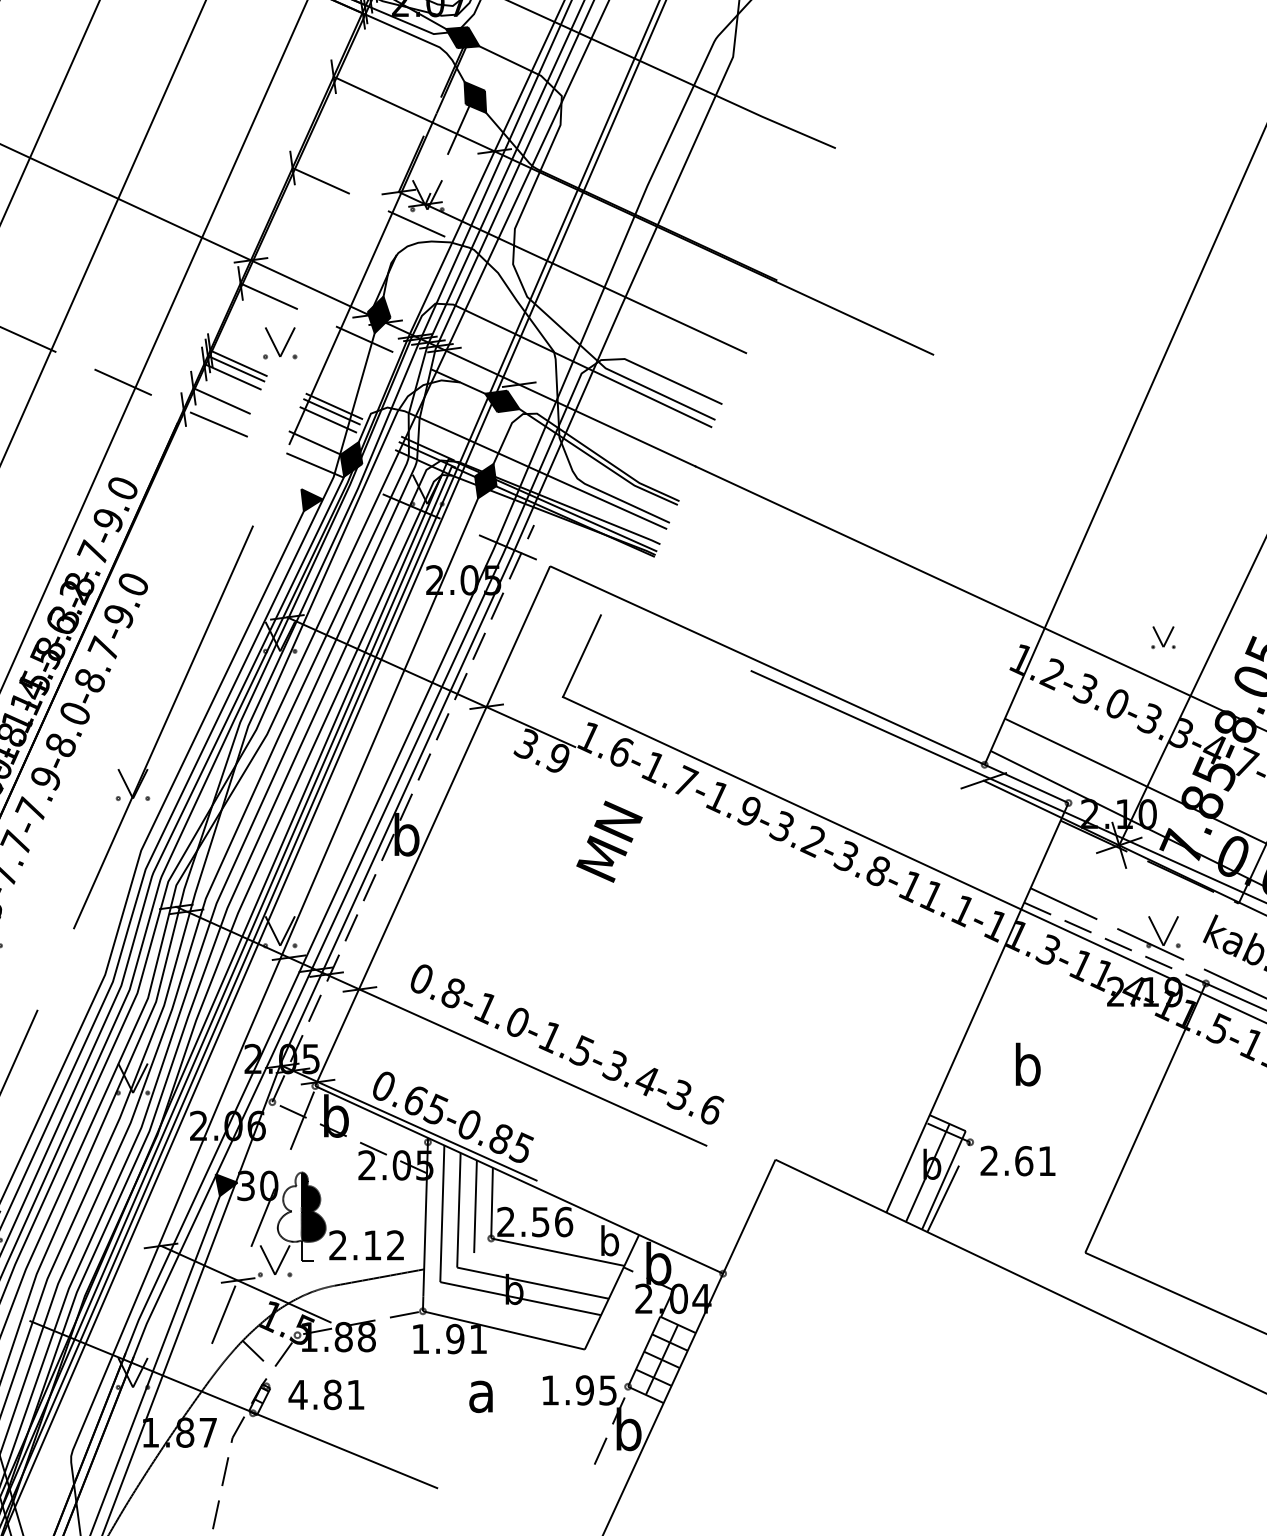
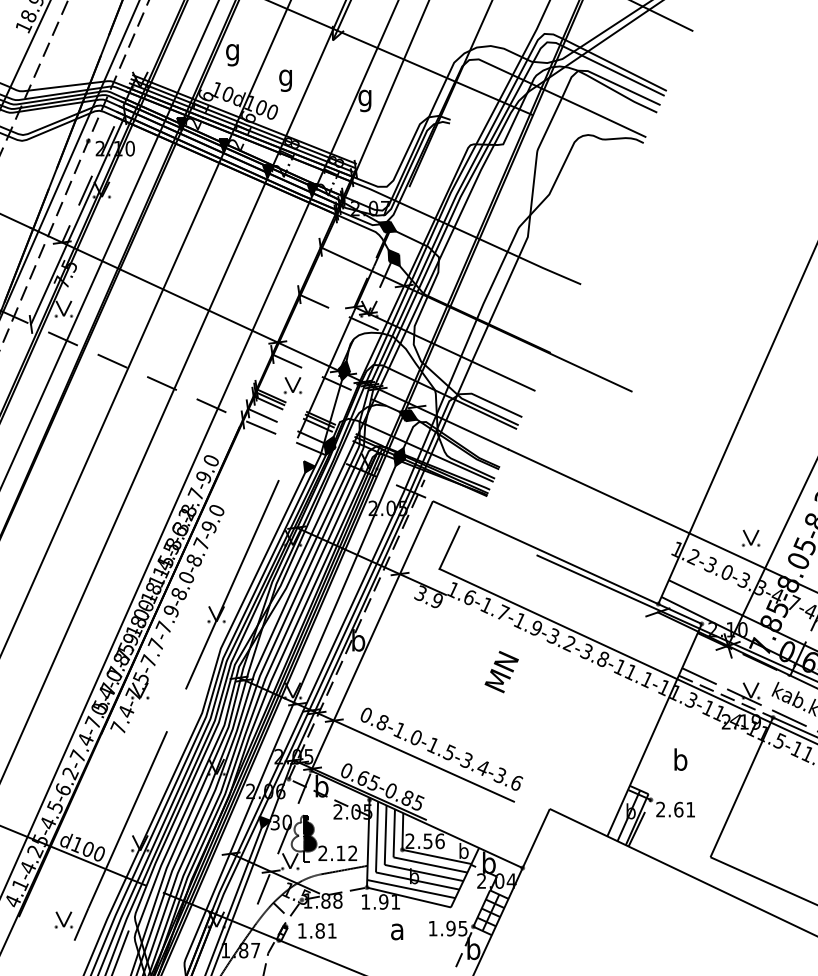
part: (1162, 636) -> (750, 537), size x1.43
text: (609, 842) -> (501, 672), moved
line: (545, 1266) -> (430, 864), added
line: (508, 1314) -> (411, 889), added
text: (298, 1394) -> (302, 930), 4.81 -> 1.81

